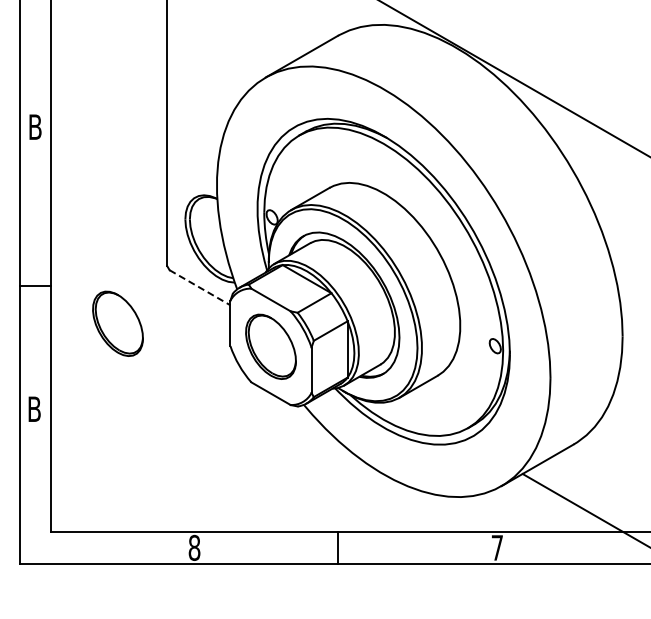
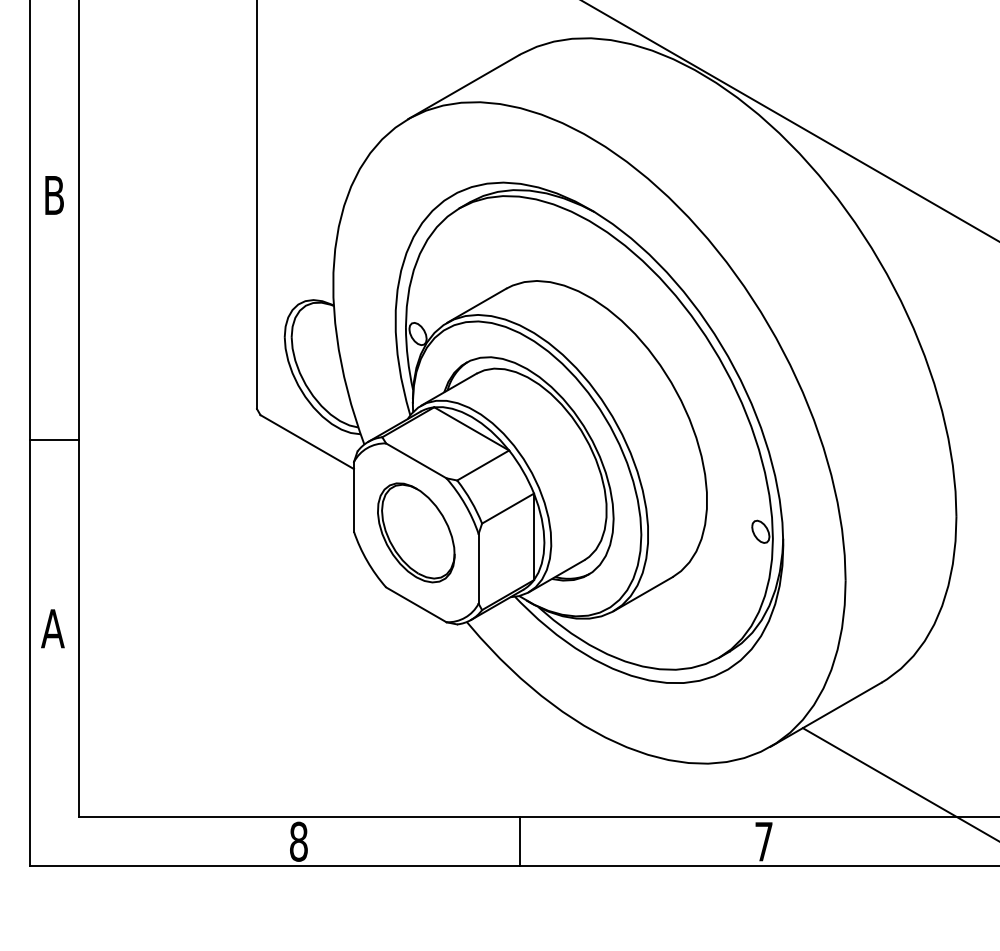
line: (200, 288) -> (307, 443), dashed -> solid
part: (117, 323) -> (180, 497), removed
text: (34, 408) -> (52, 627), B -> A

